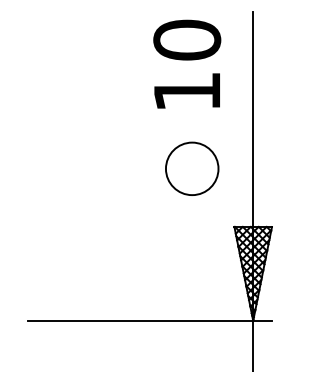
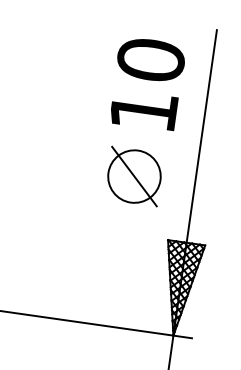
text: (187, 63) -> (148, 83), moved
line: (191, 168) -> (133, 176), added

